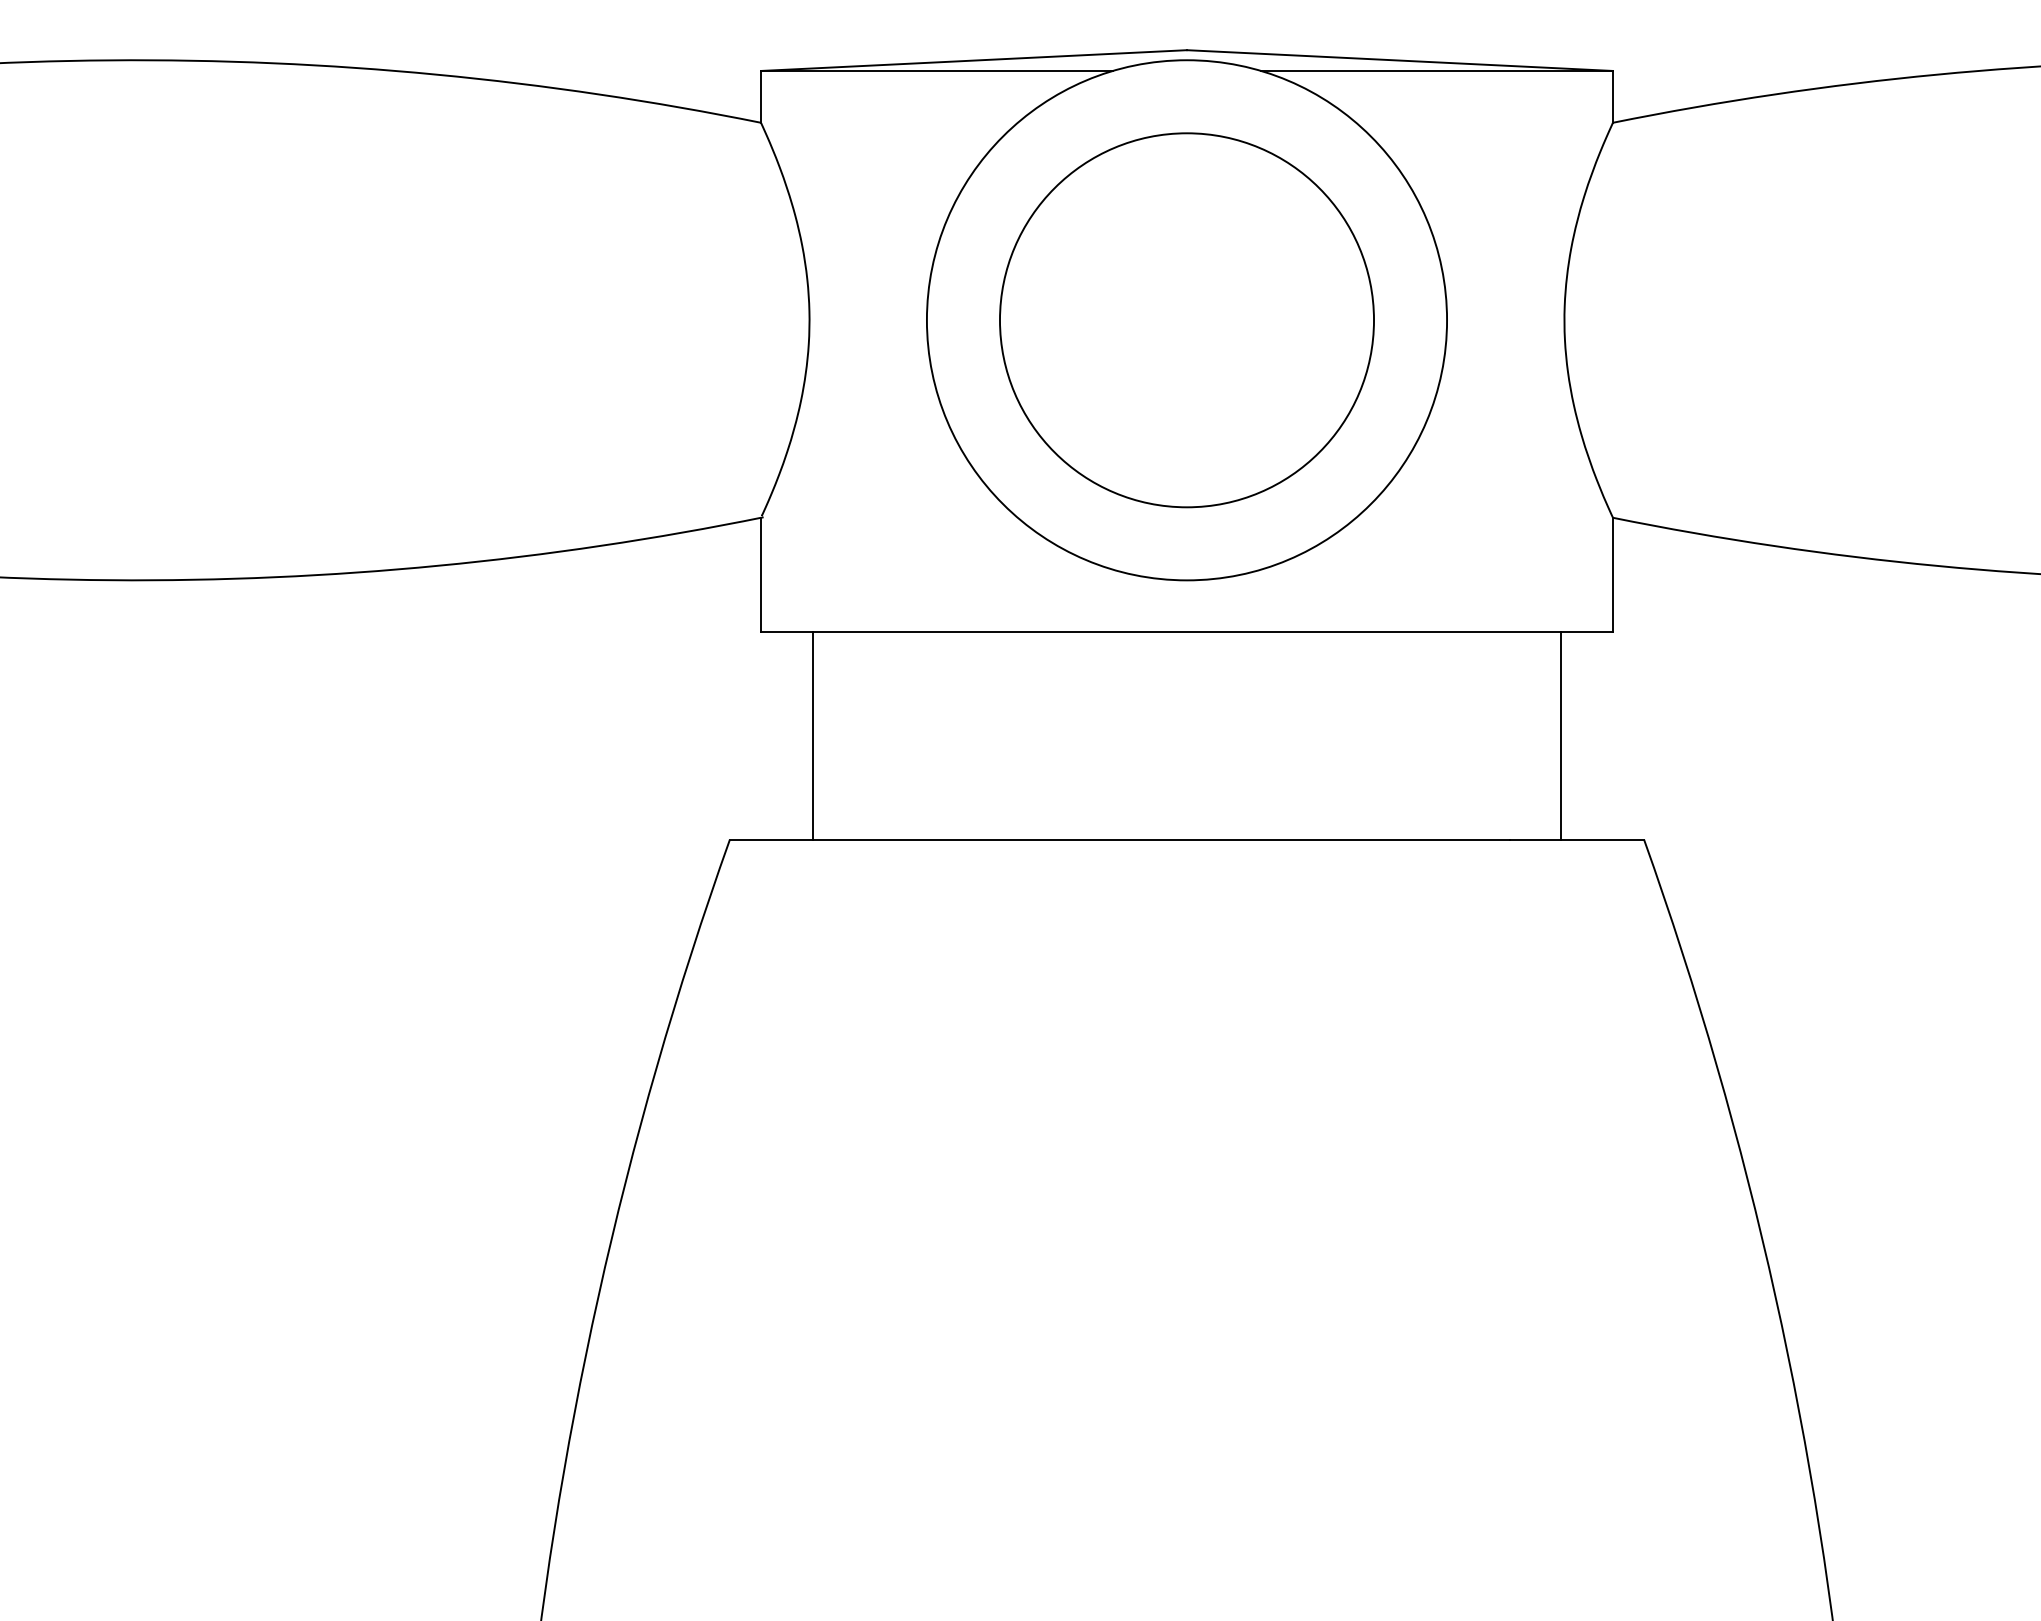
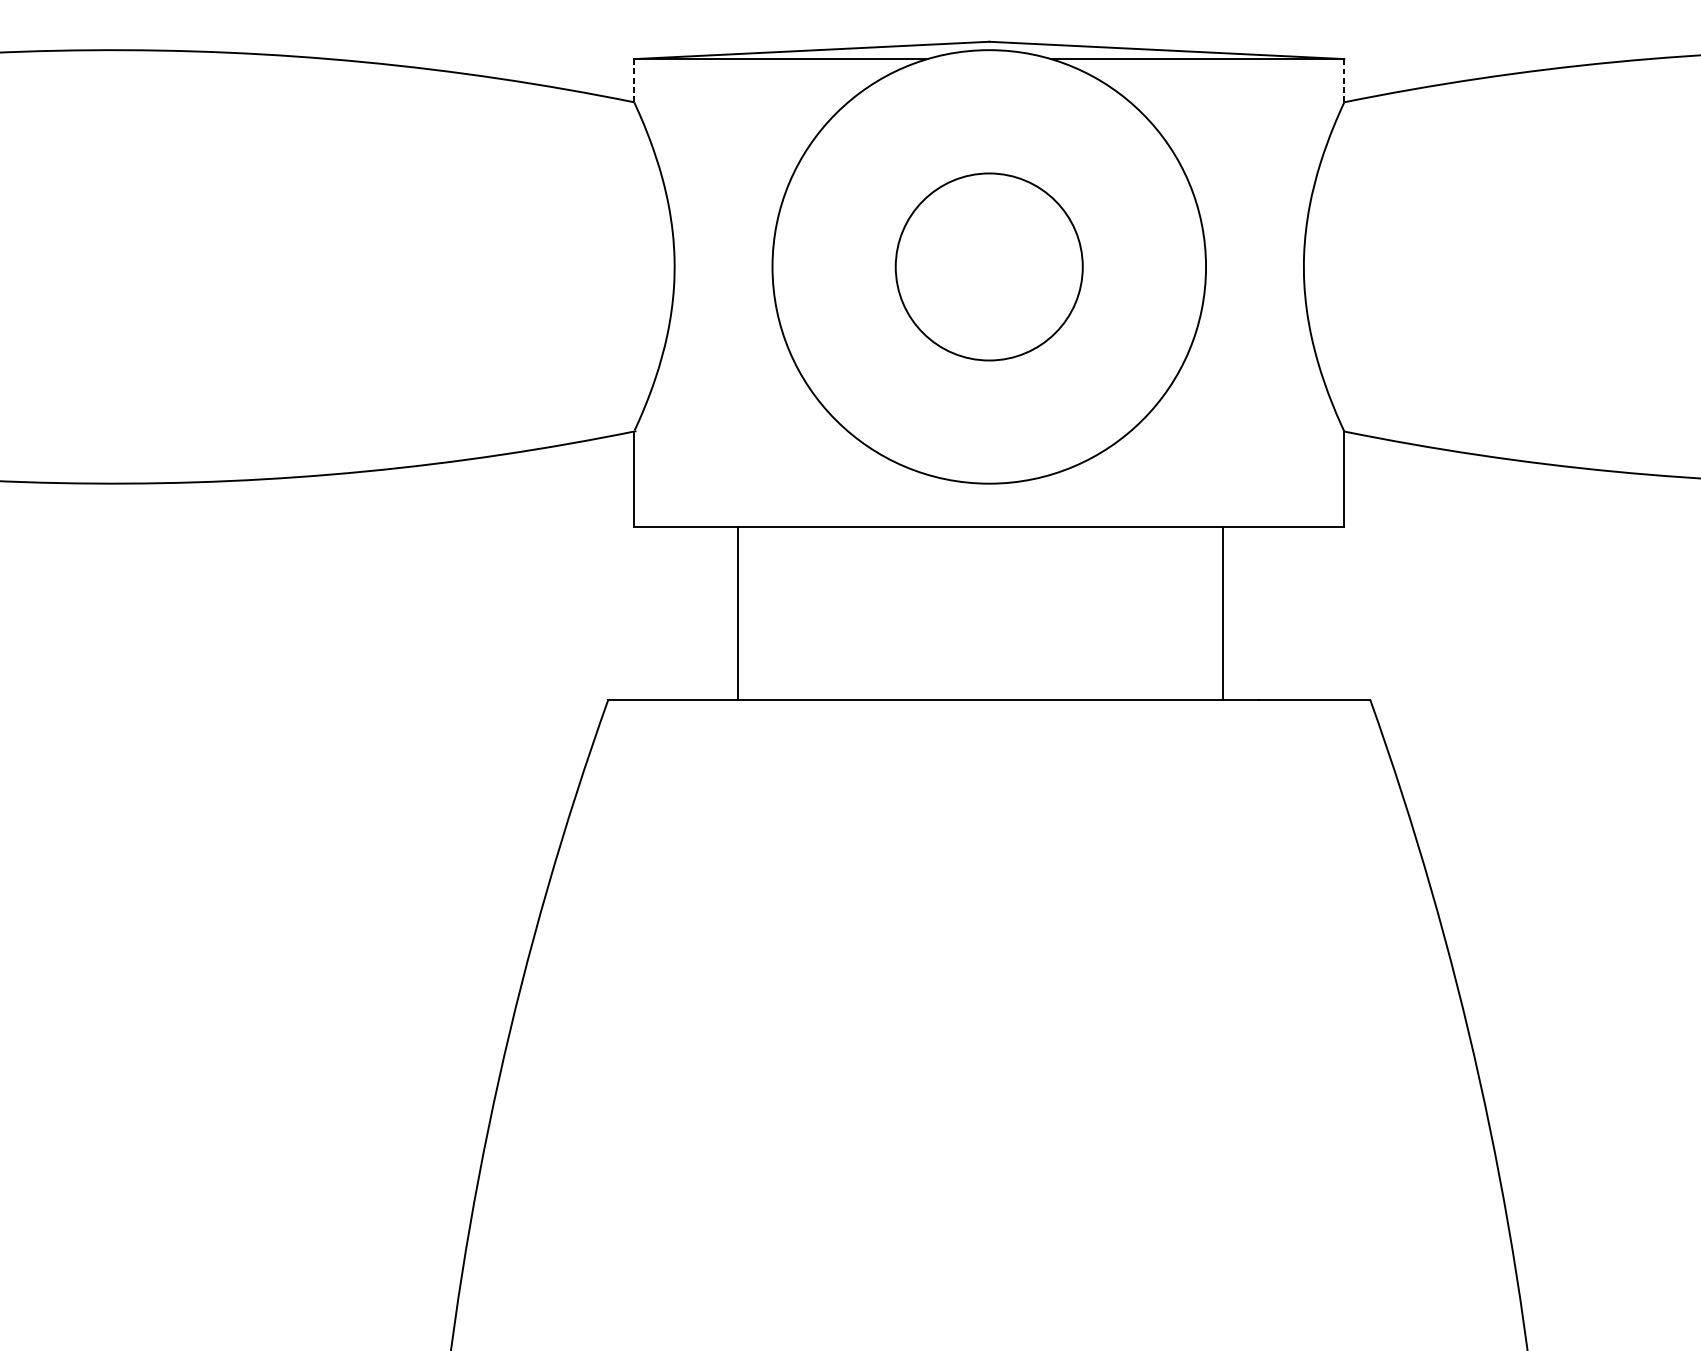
line: (761, 96) -> (634, 80), solid -> dashed
line: (1612, 96) -> (1343, 80), solid -> dashed
circle: (1186, 320) -> (988, 267), size x0.6
line: (812, 735) -> (737, 612), moved
line: (1561, 735) -> (1223, 612), moved

